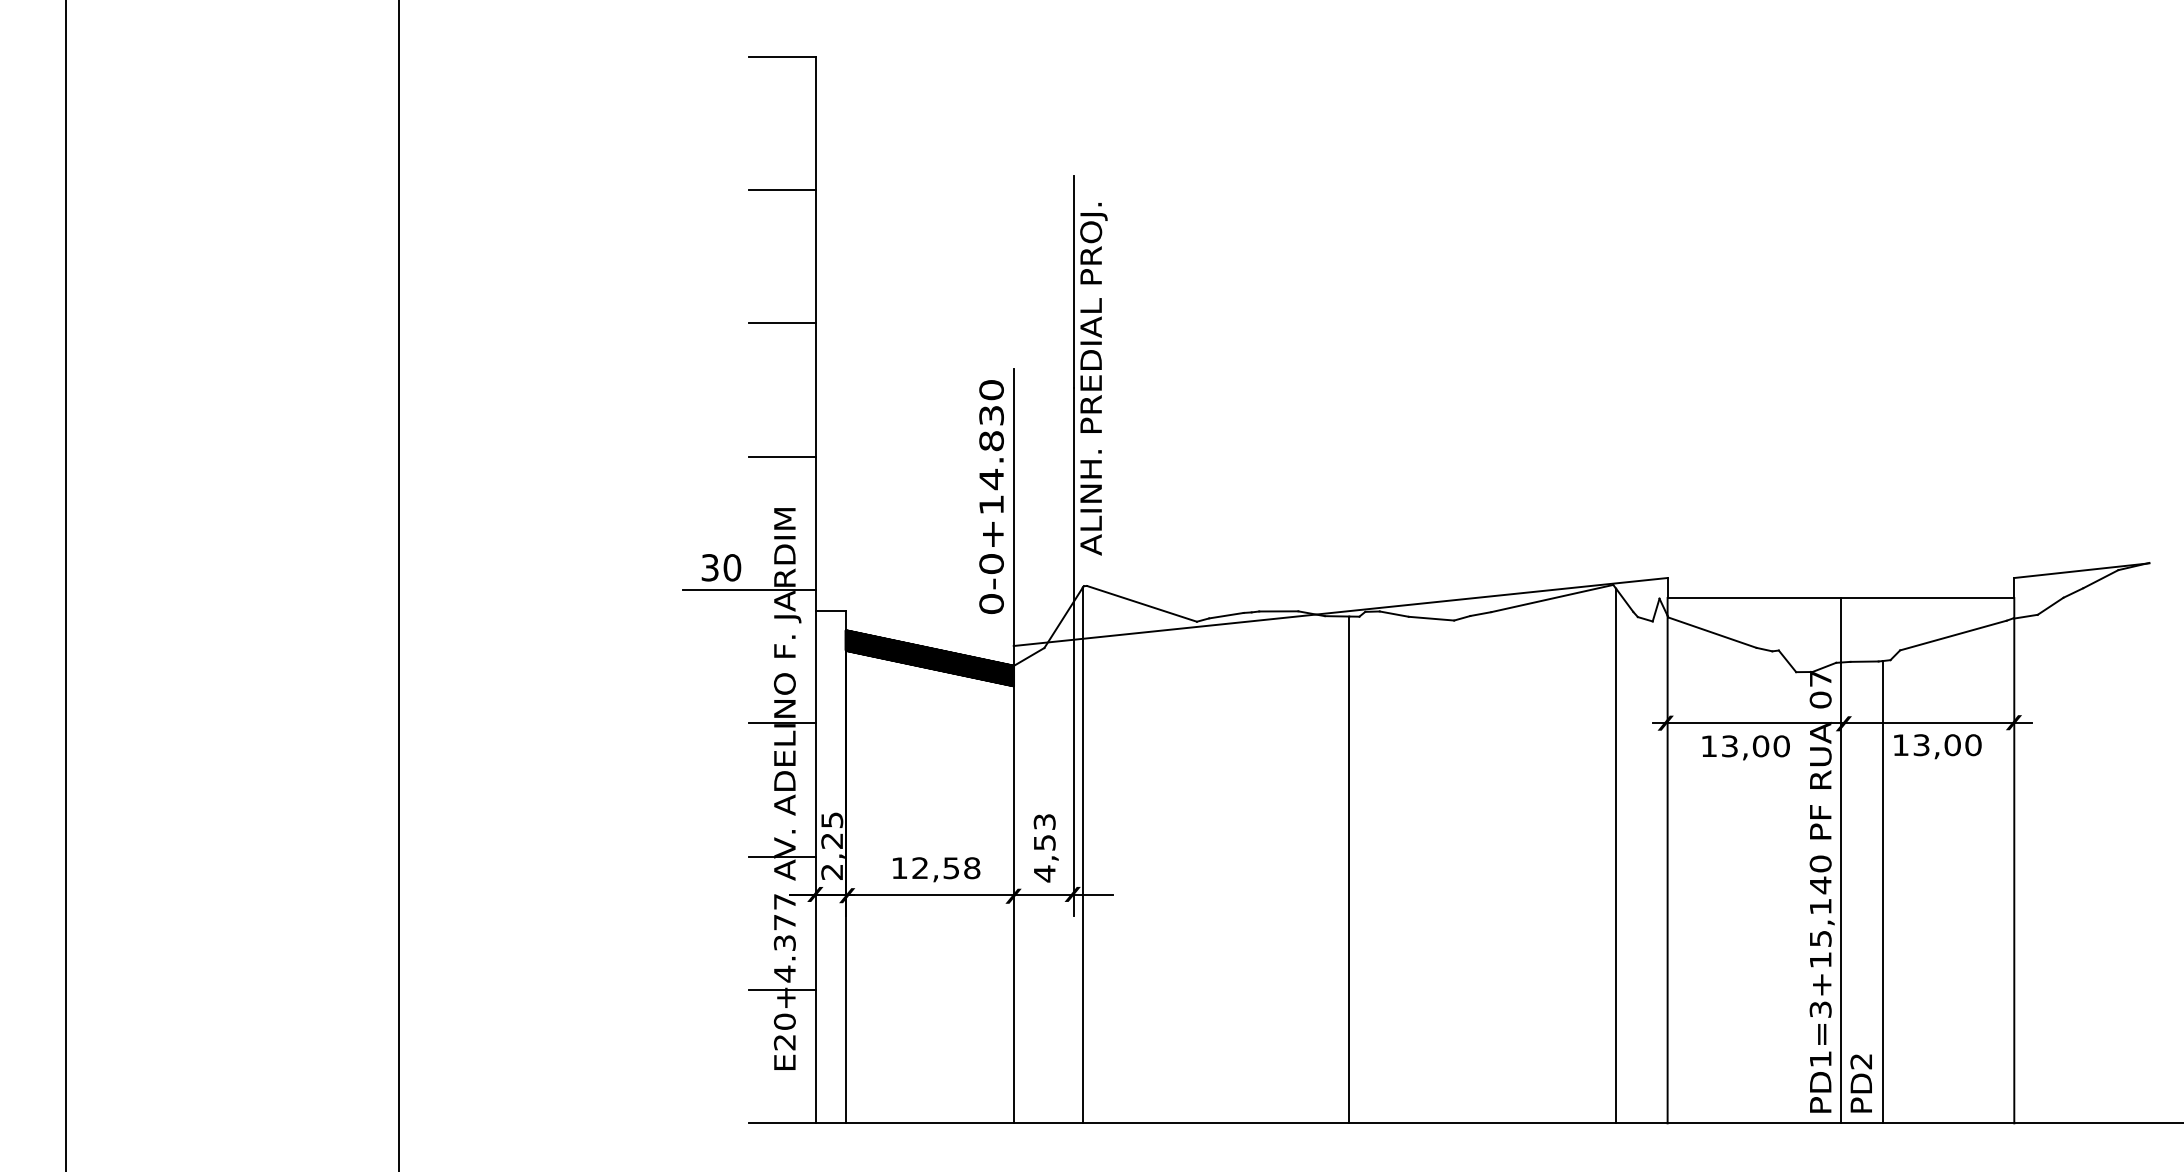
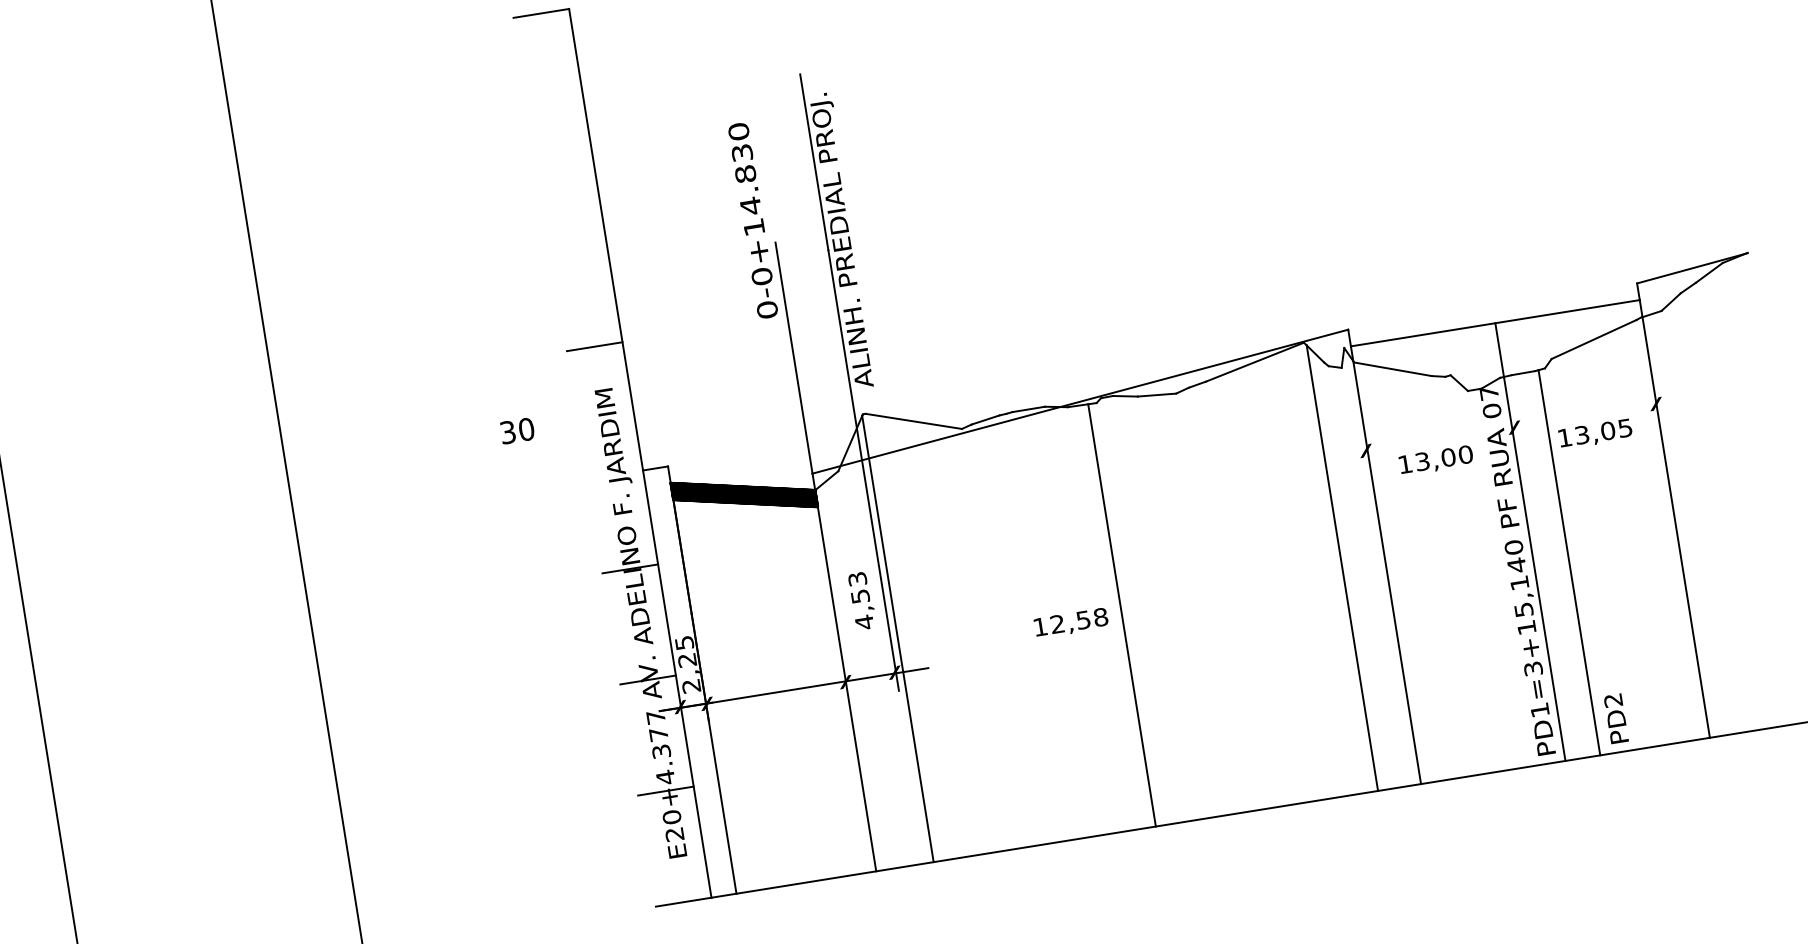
line: (782, 189) -> (558, 124), removed
line: (782, 323) -> (576, 235), removed
text: (991, 496) -> (752, 220), moved
text: (721, 567) -> (517, 430), moved
line: (748, 590) -> (584, 462), removed
line: (1842, 723) -> (1513, 427), removed
text: (1973, 745) -> (1625, 428), 13,00 -> 13,05
text: (1045, 848) -> (861, 601), moved
text: (936, 869) -> (1071, 623), moved
text: (1860, 1083) -> (1615, 718), moved

